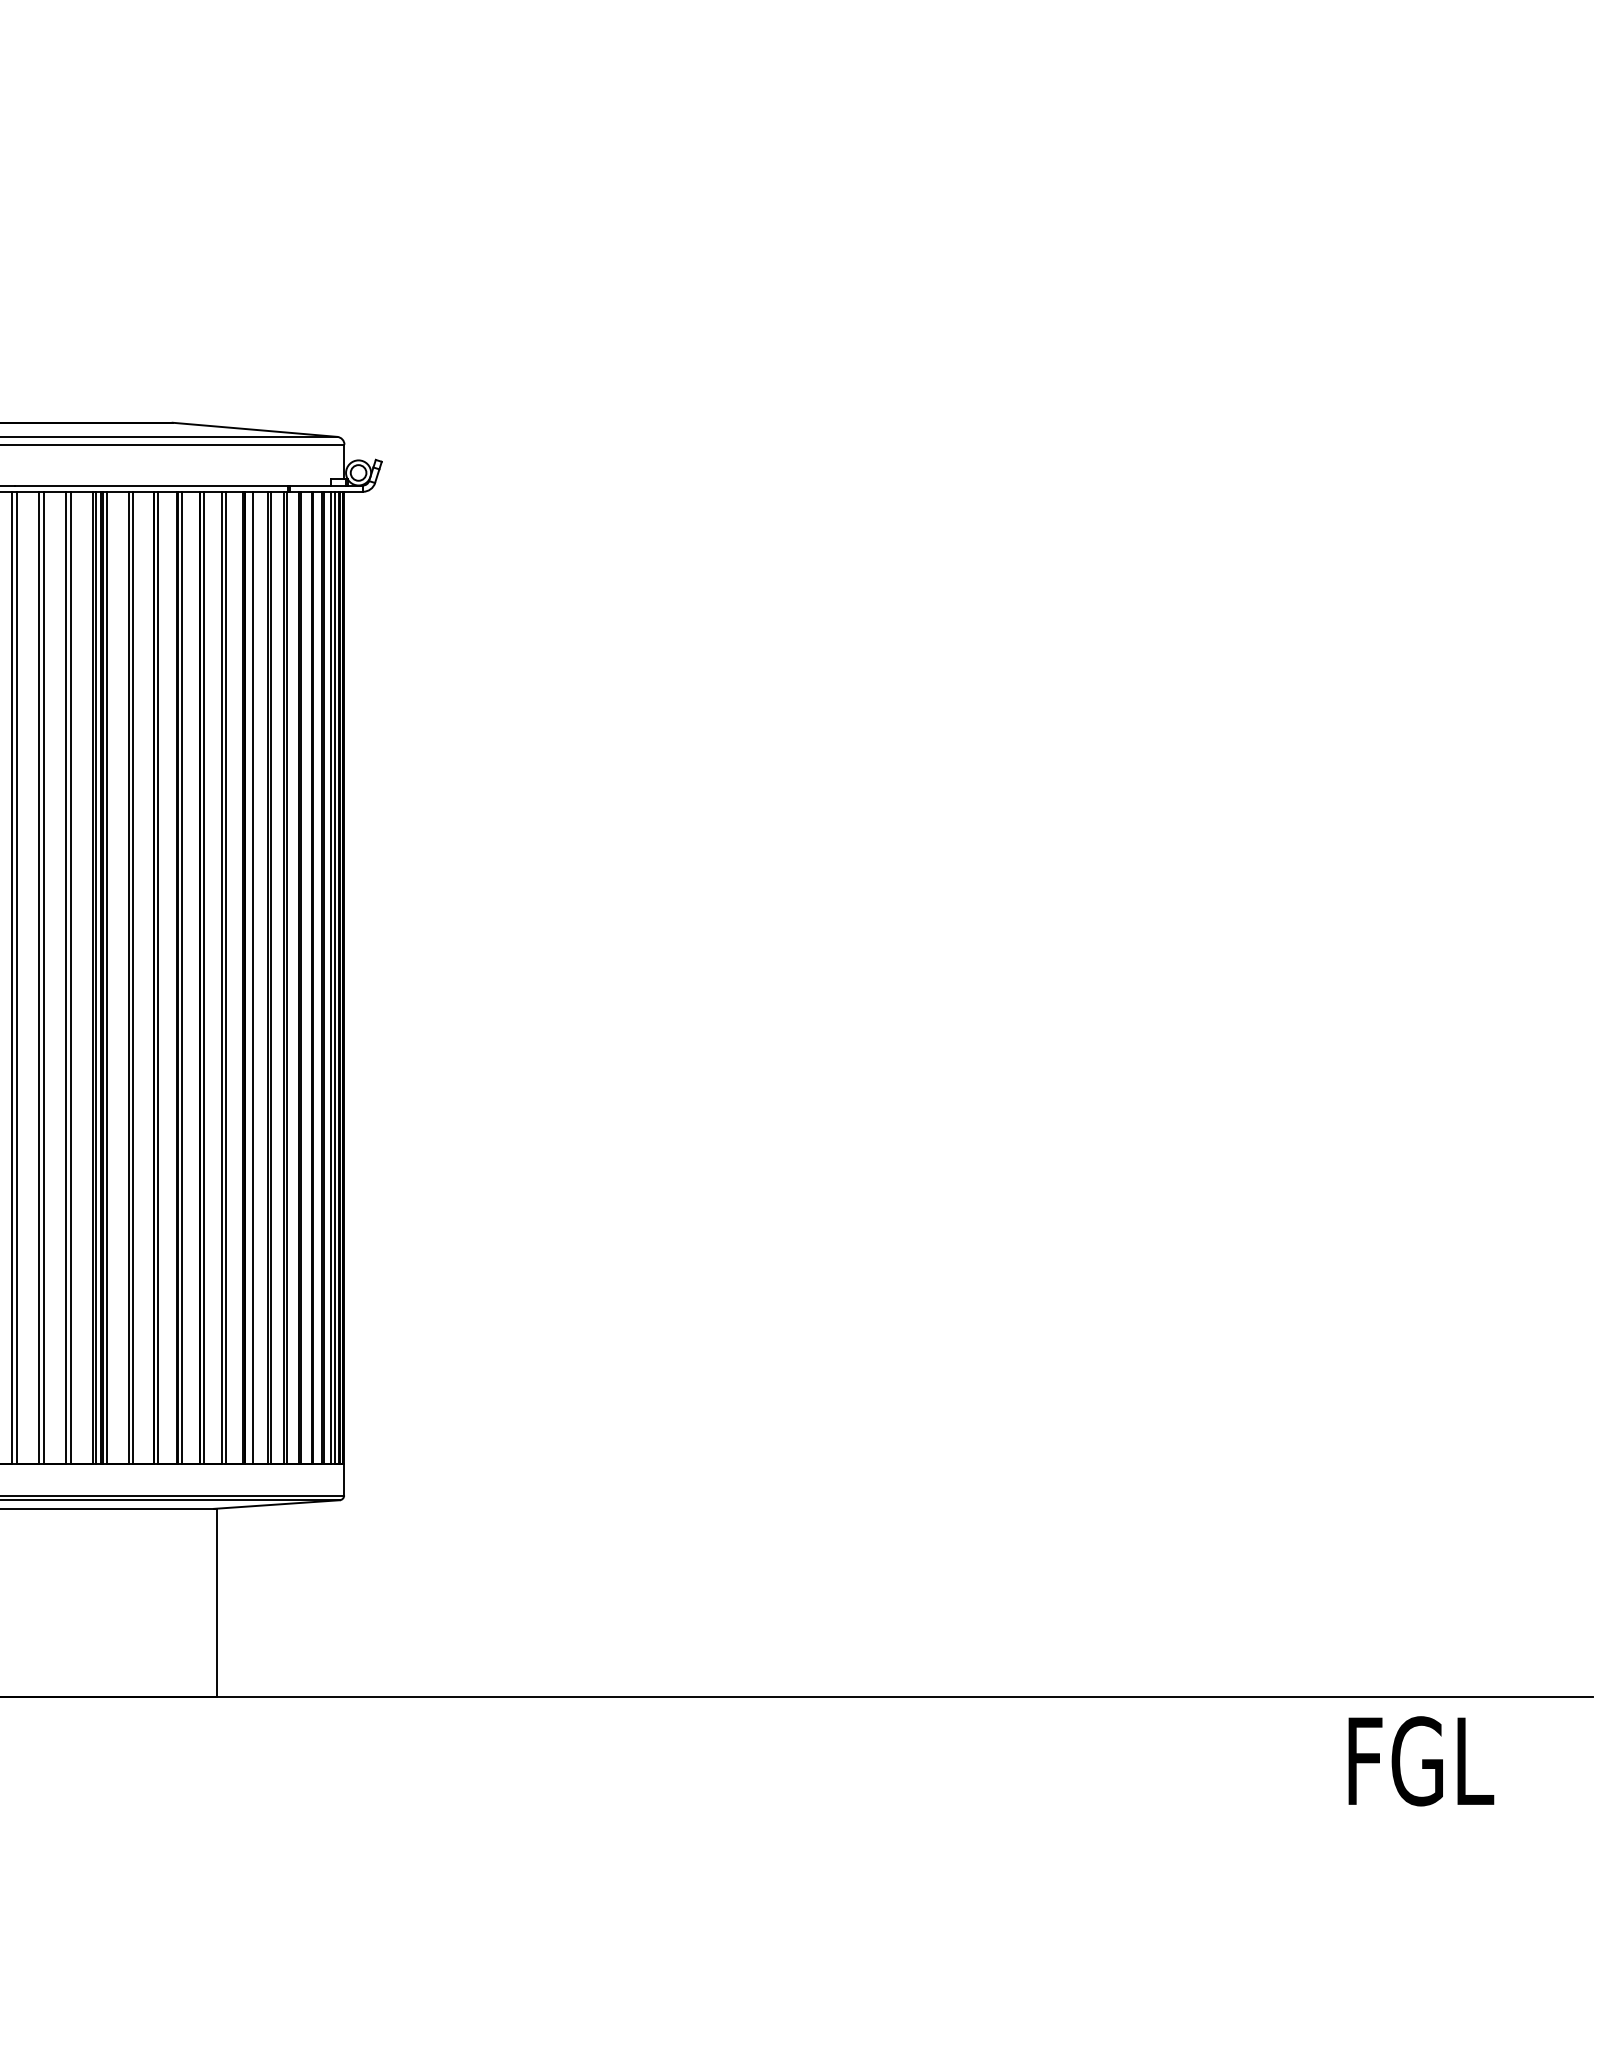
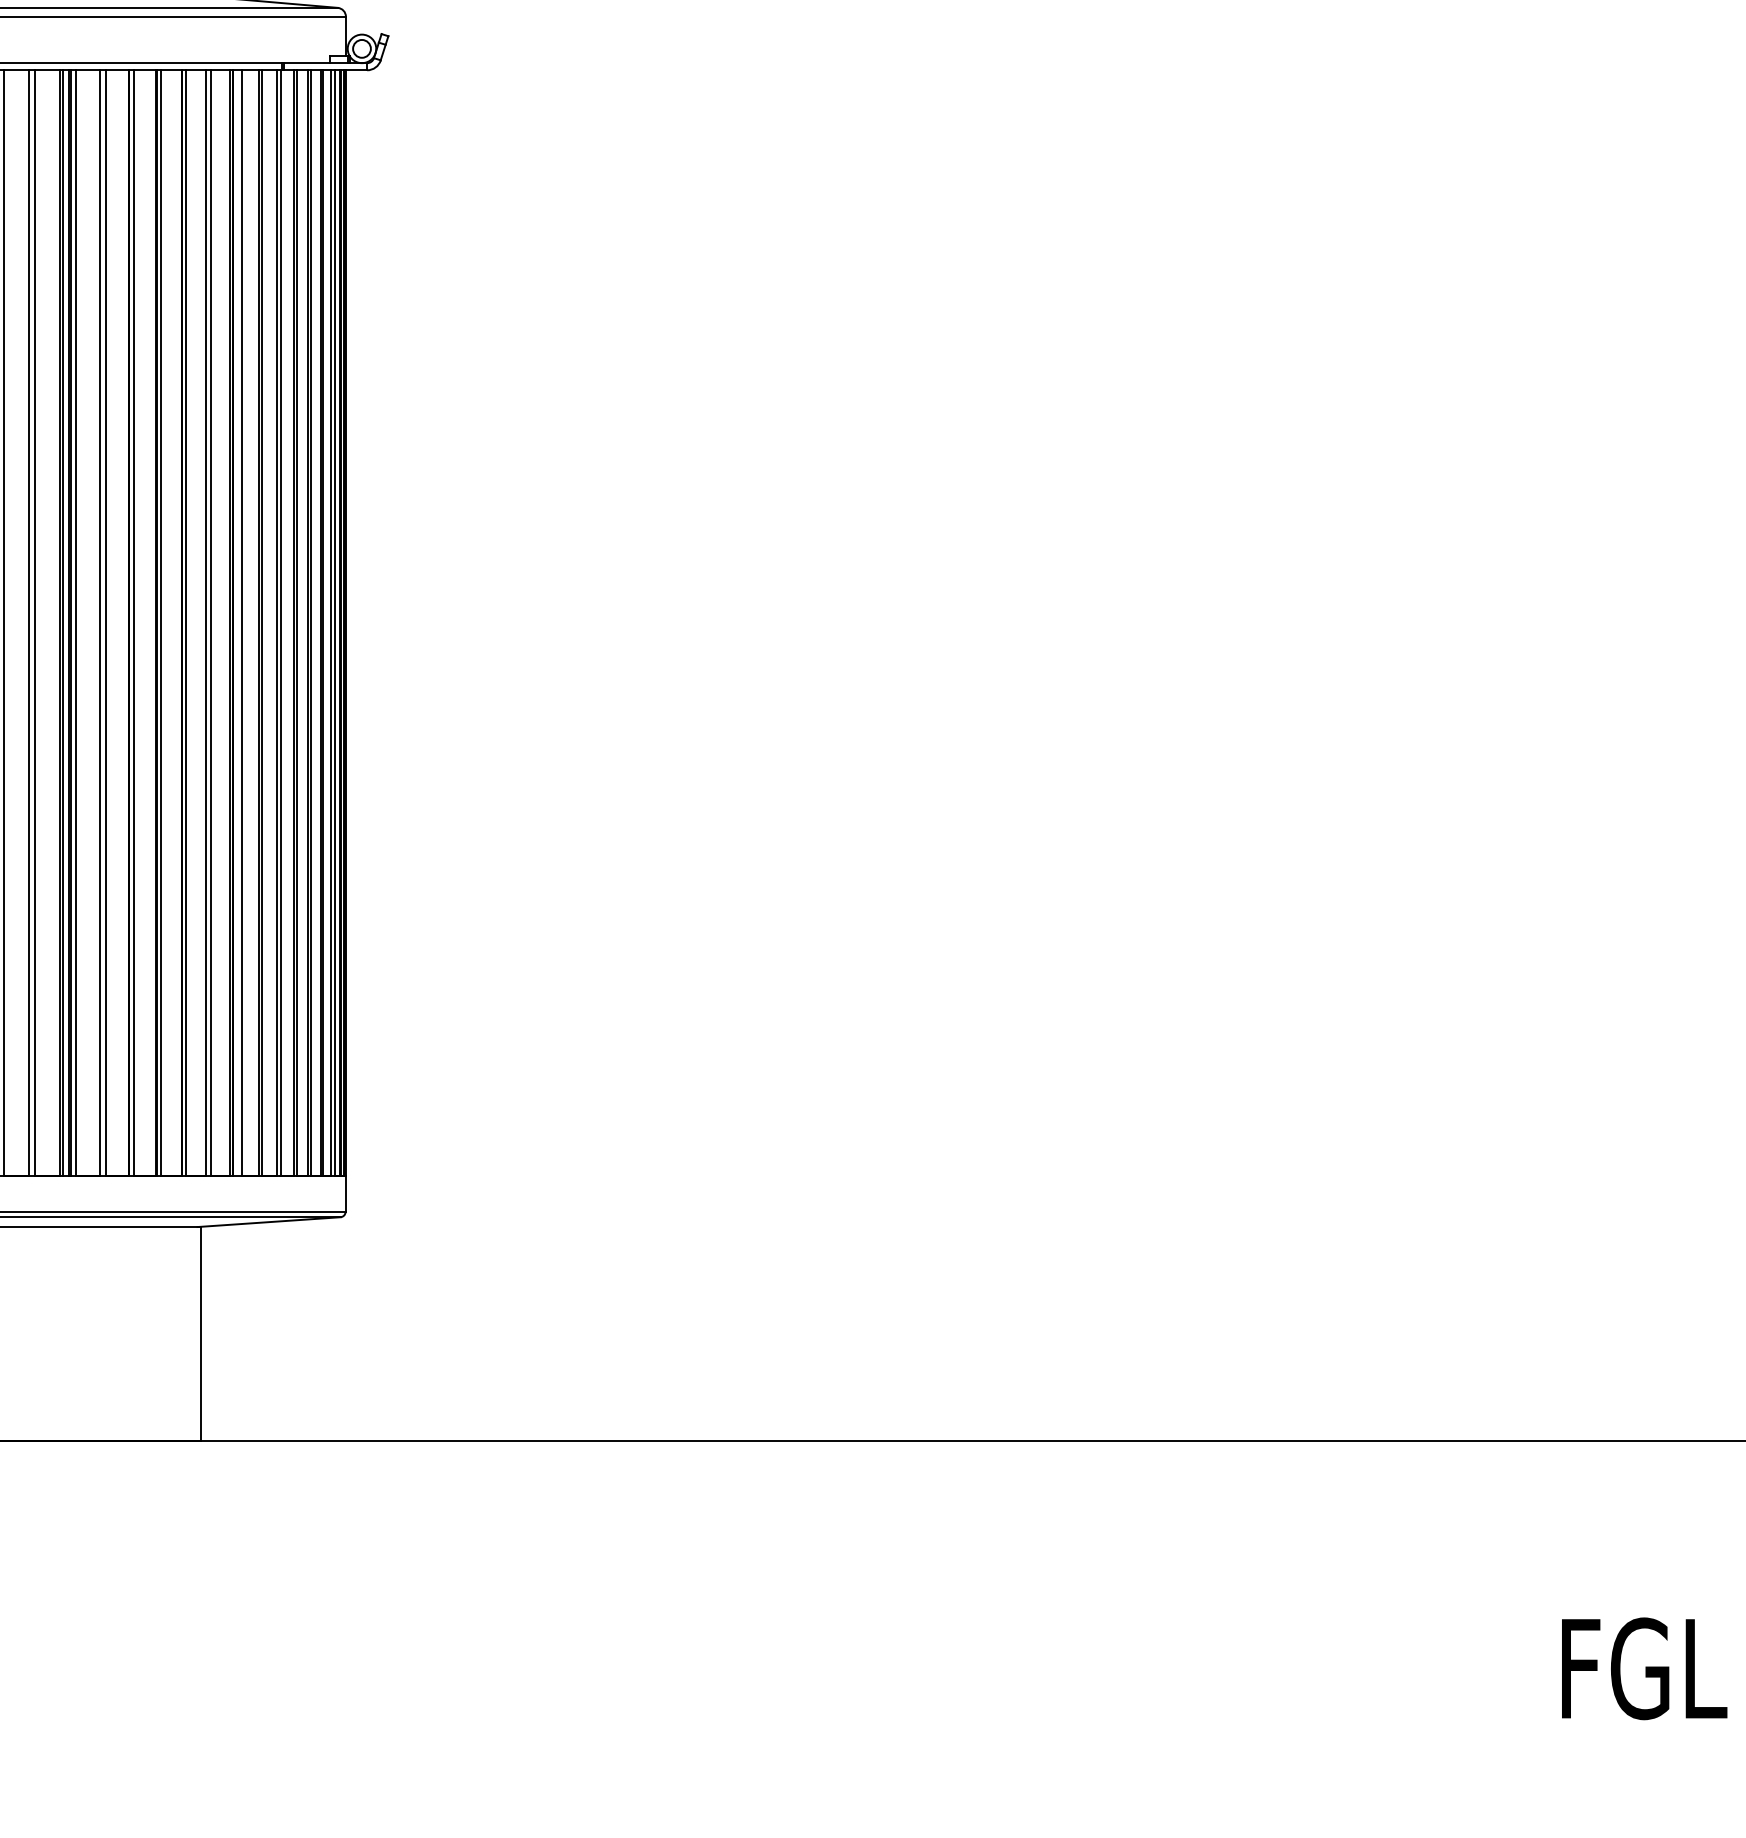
text: (1421, 1761) -> (1644, 1669), moved

